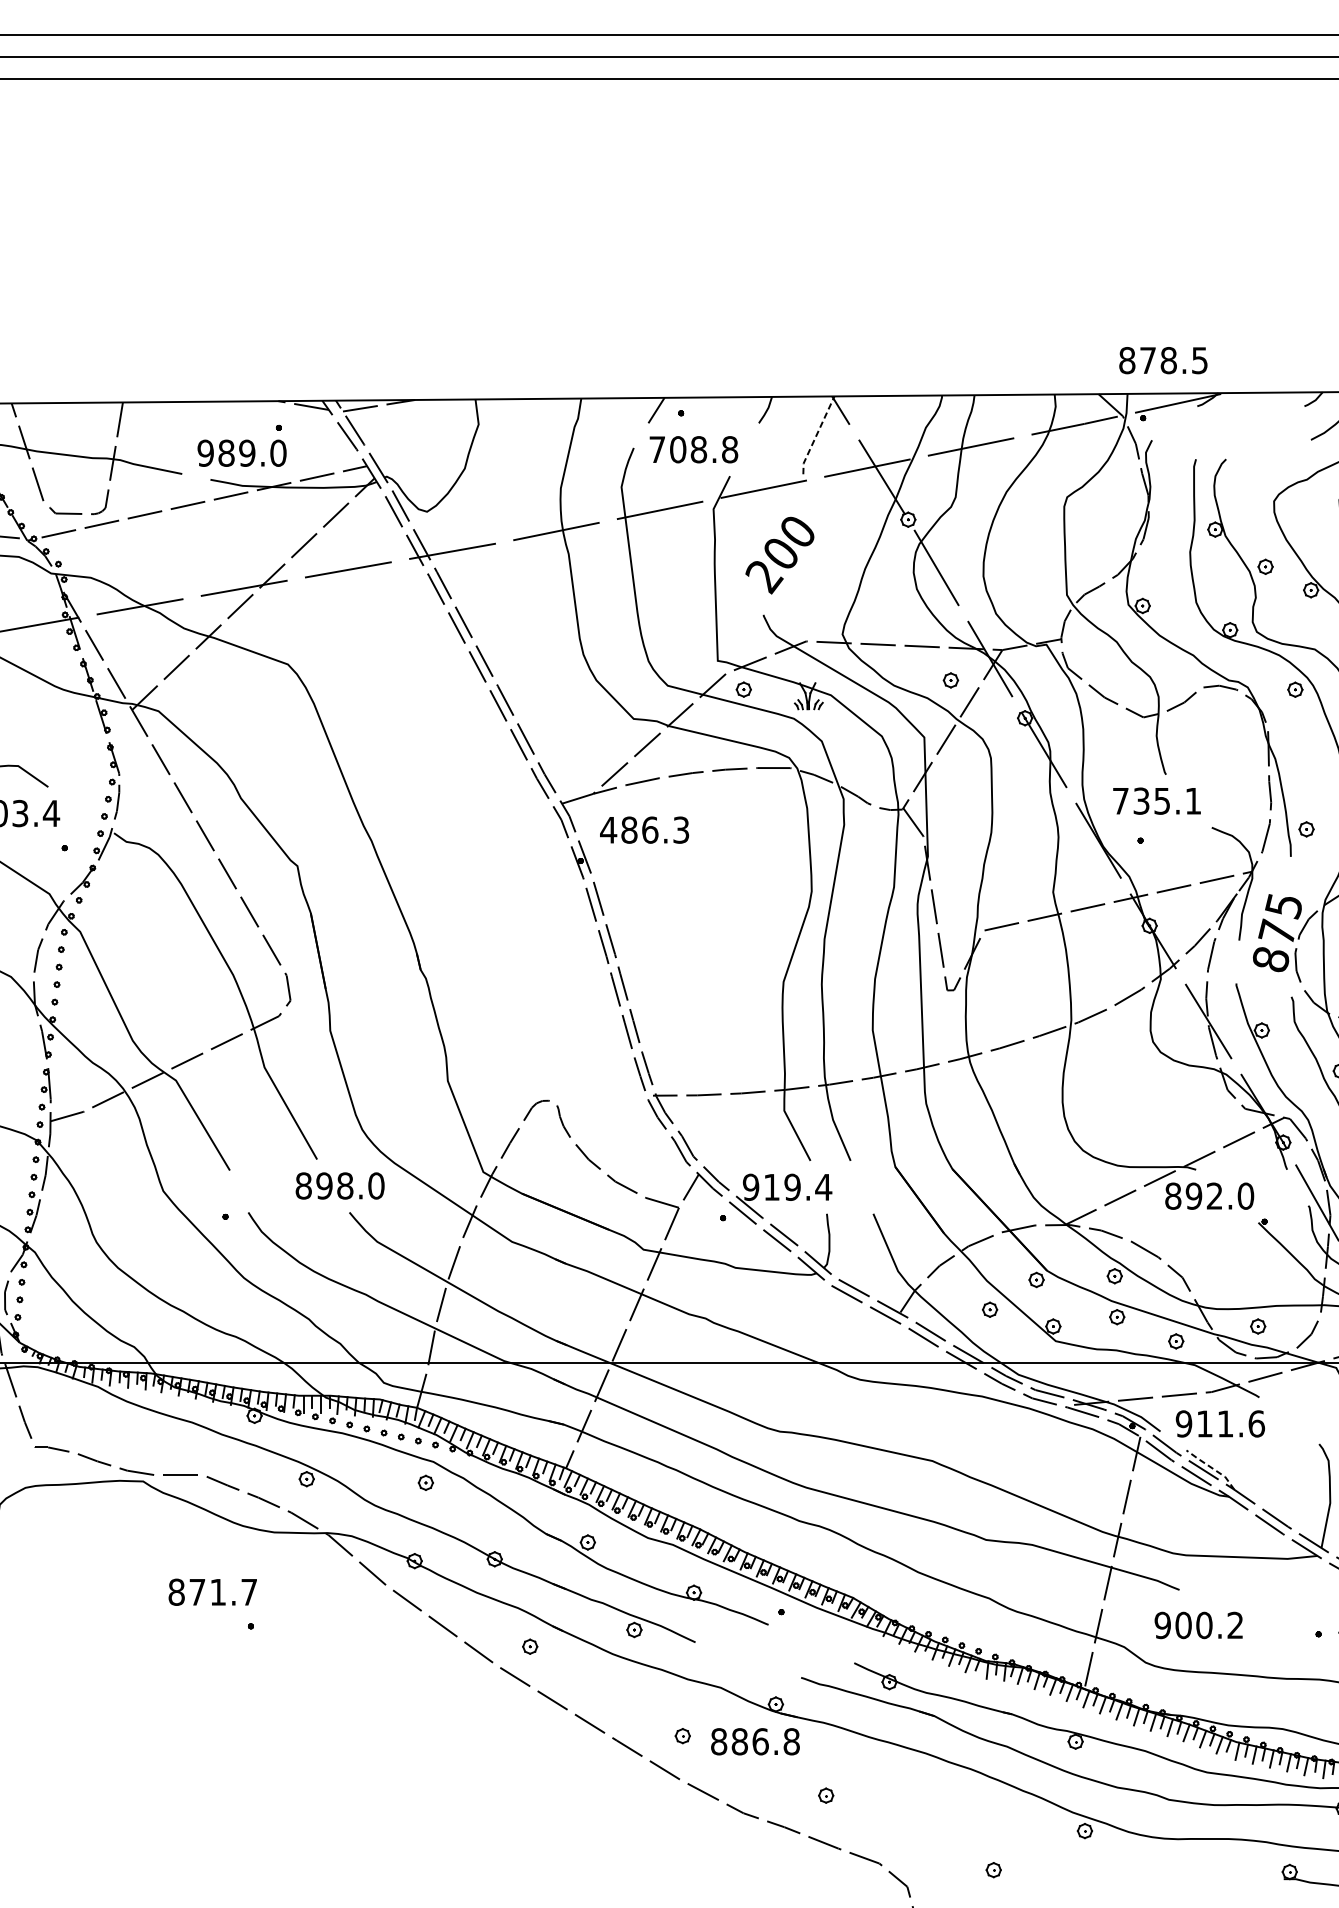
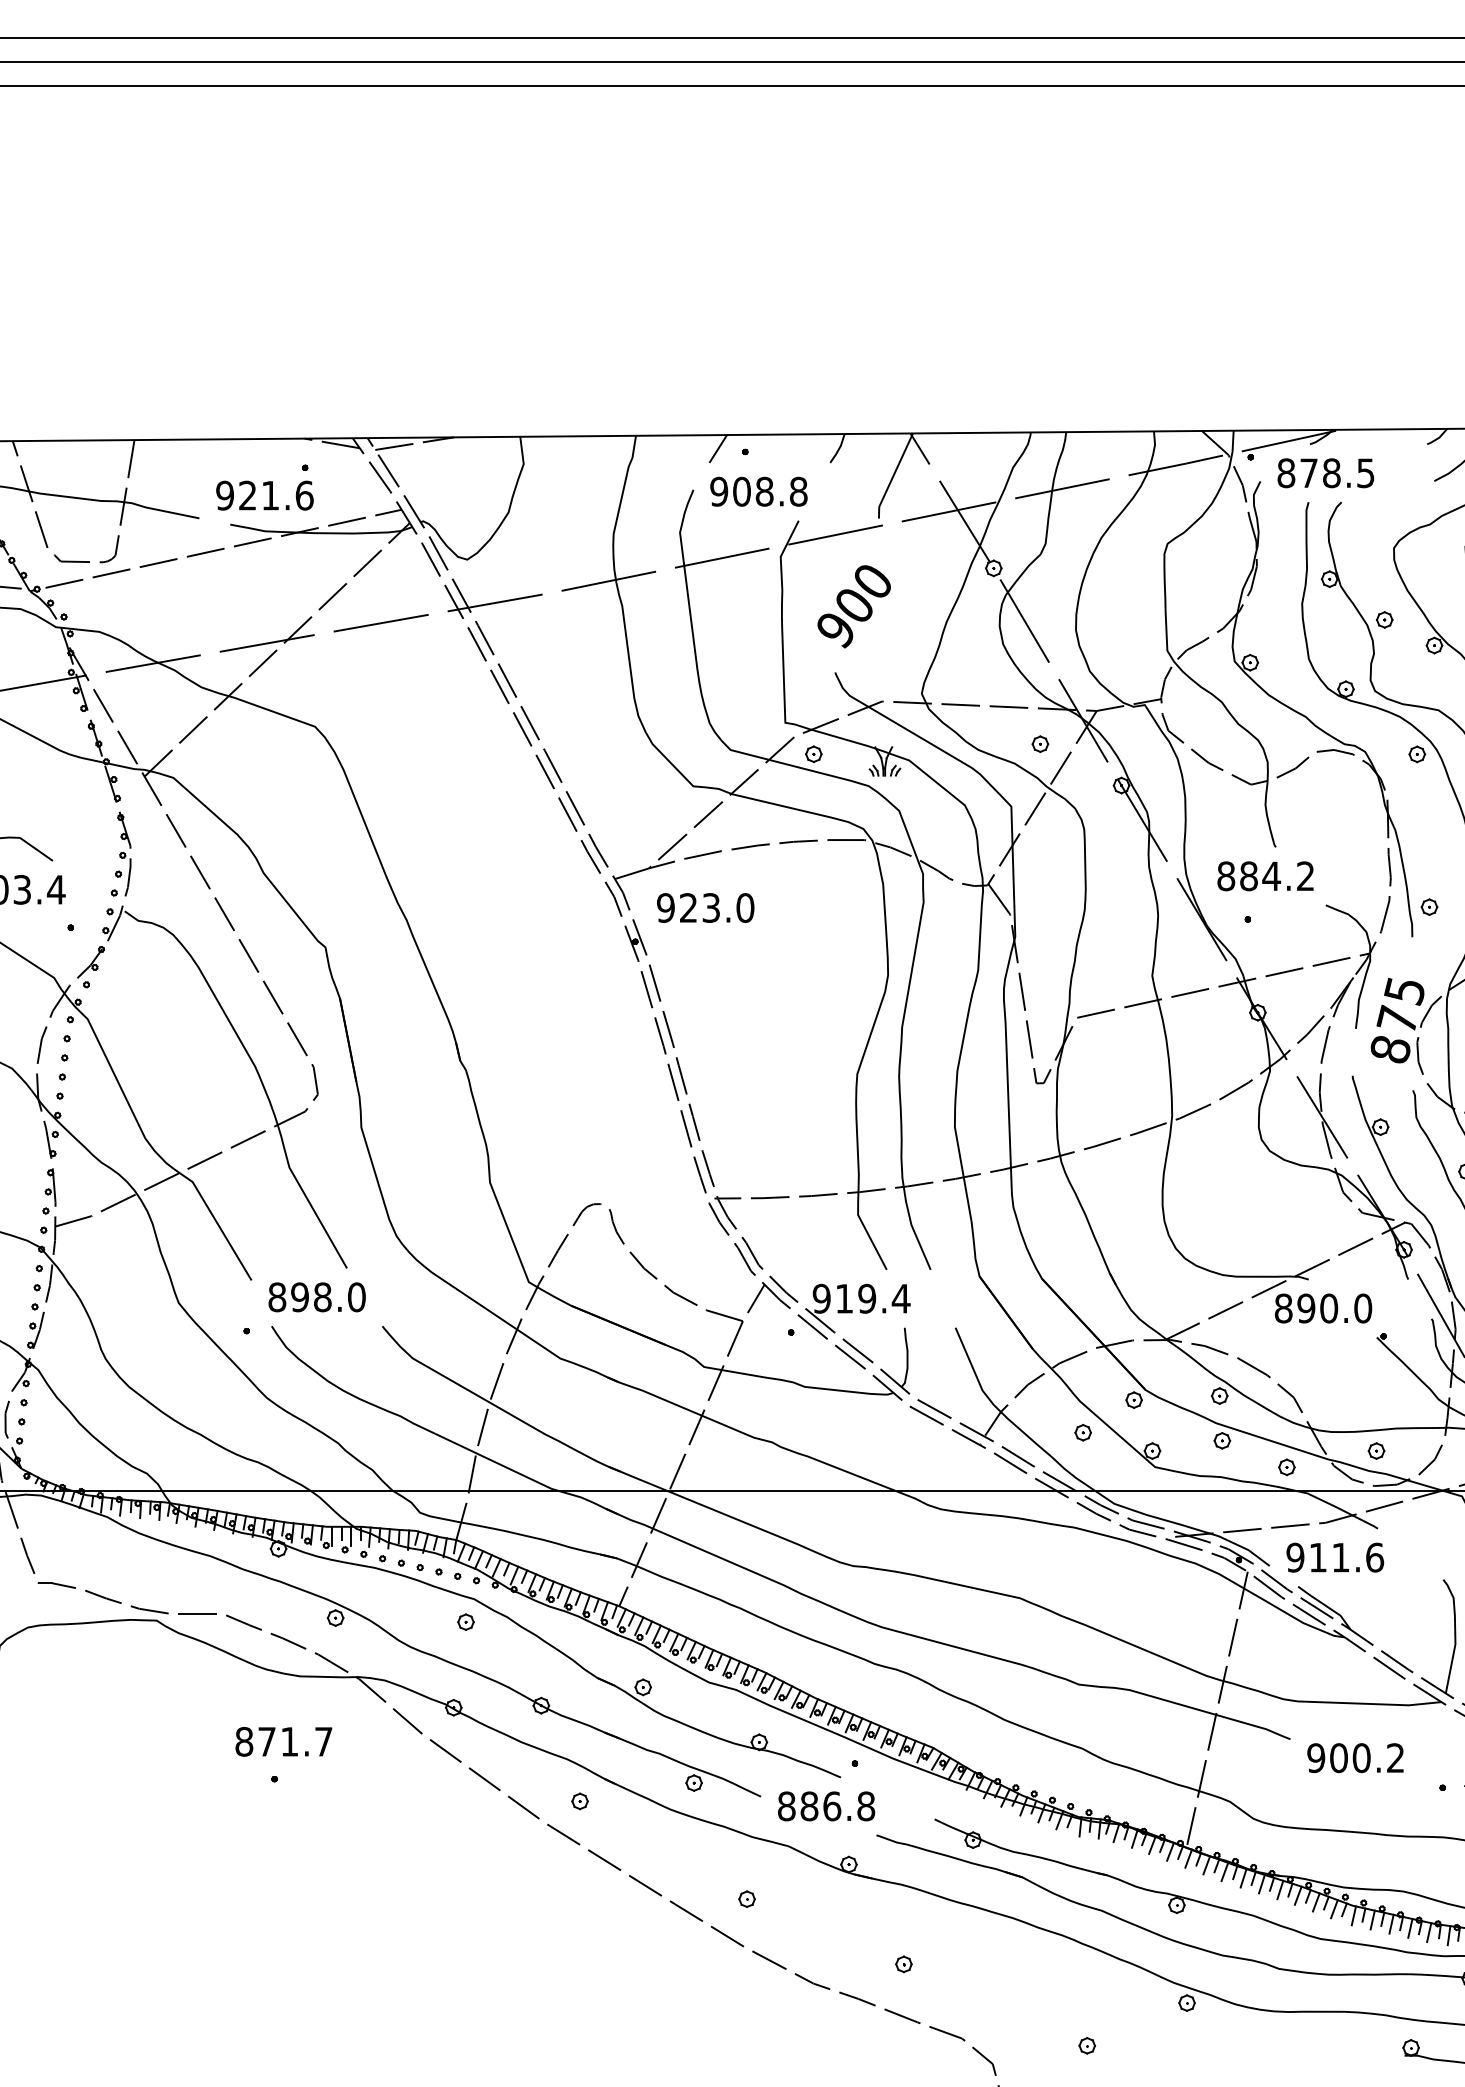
text: (1163, 360) -> (1325, 473), moved
line: (816, 435) -> (893, 476), dashed -> solid
text: (657, 449) -> (719, 491), 708.8 -> 908.8
text: (252, 453) -> (276, 495), 989.0 -> 921.6
text: (764, 577) -> (836, 631), 200 -> 900
text: (1156, 801) -> (1265, 876), 735.1 -> 884.2
text: (644, 829) -> (705, 907), 486.3 -> 923.0
text: (339, 1186) -> (316, 1297), moved
text: (1215, 1196) -> (1329, 1308), 892.0 -> 890.0
line: (1212, 1468) -> (1326, 1606), dashed -> solid
text: (212, 1591) -> (283, 1741), moved
text: (1198, 1625) -> (1355, 1758), moved
text: (755, 1741) -> (826, 1806), moved

